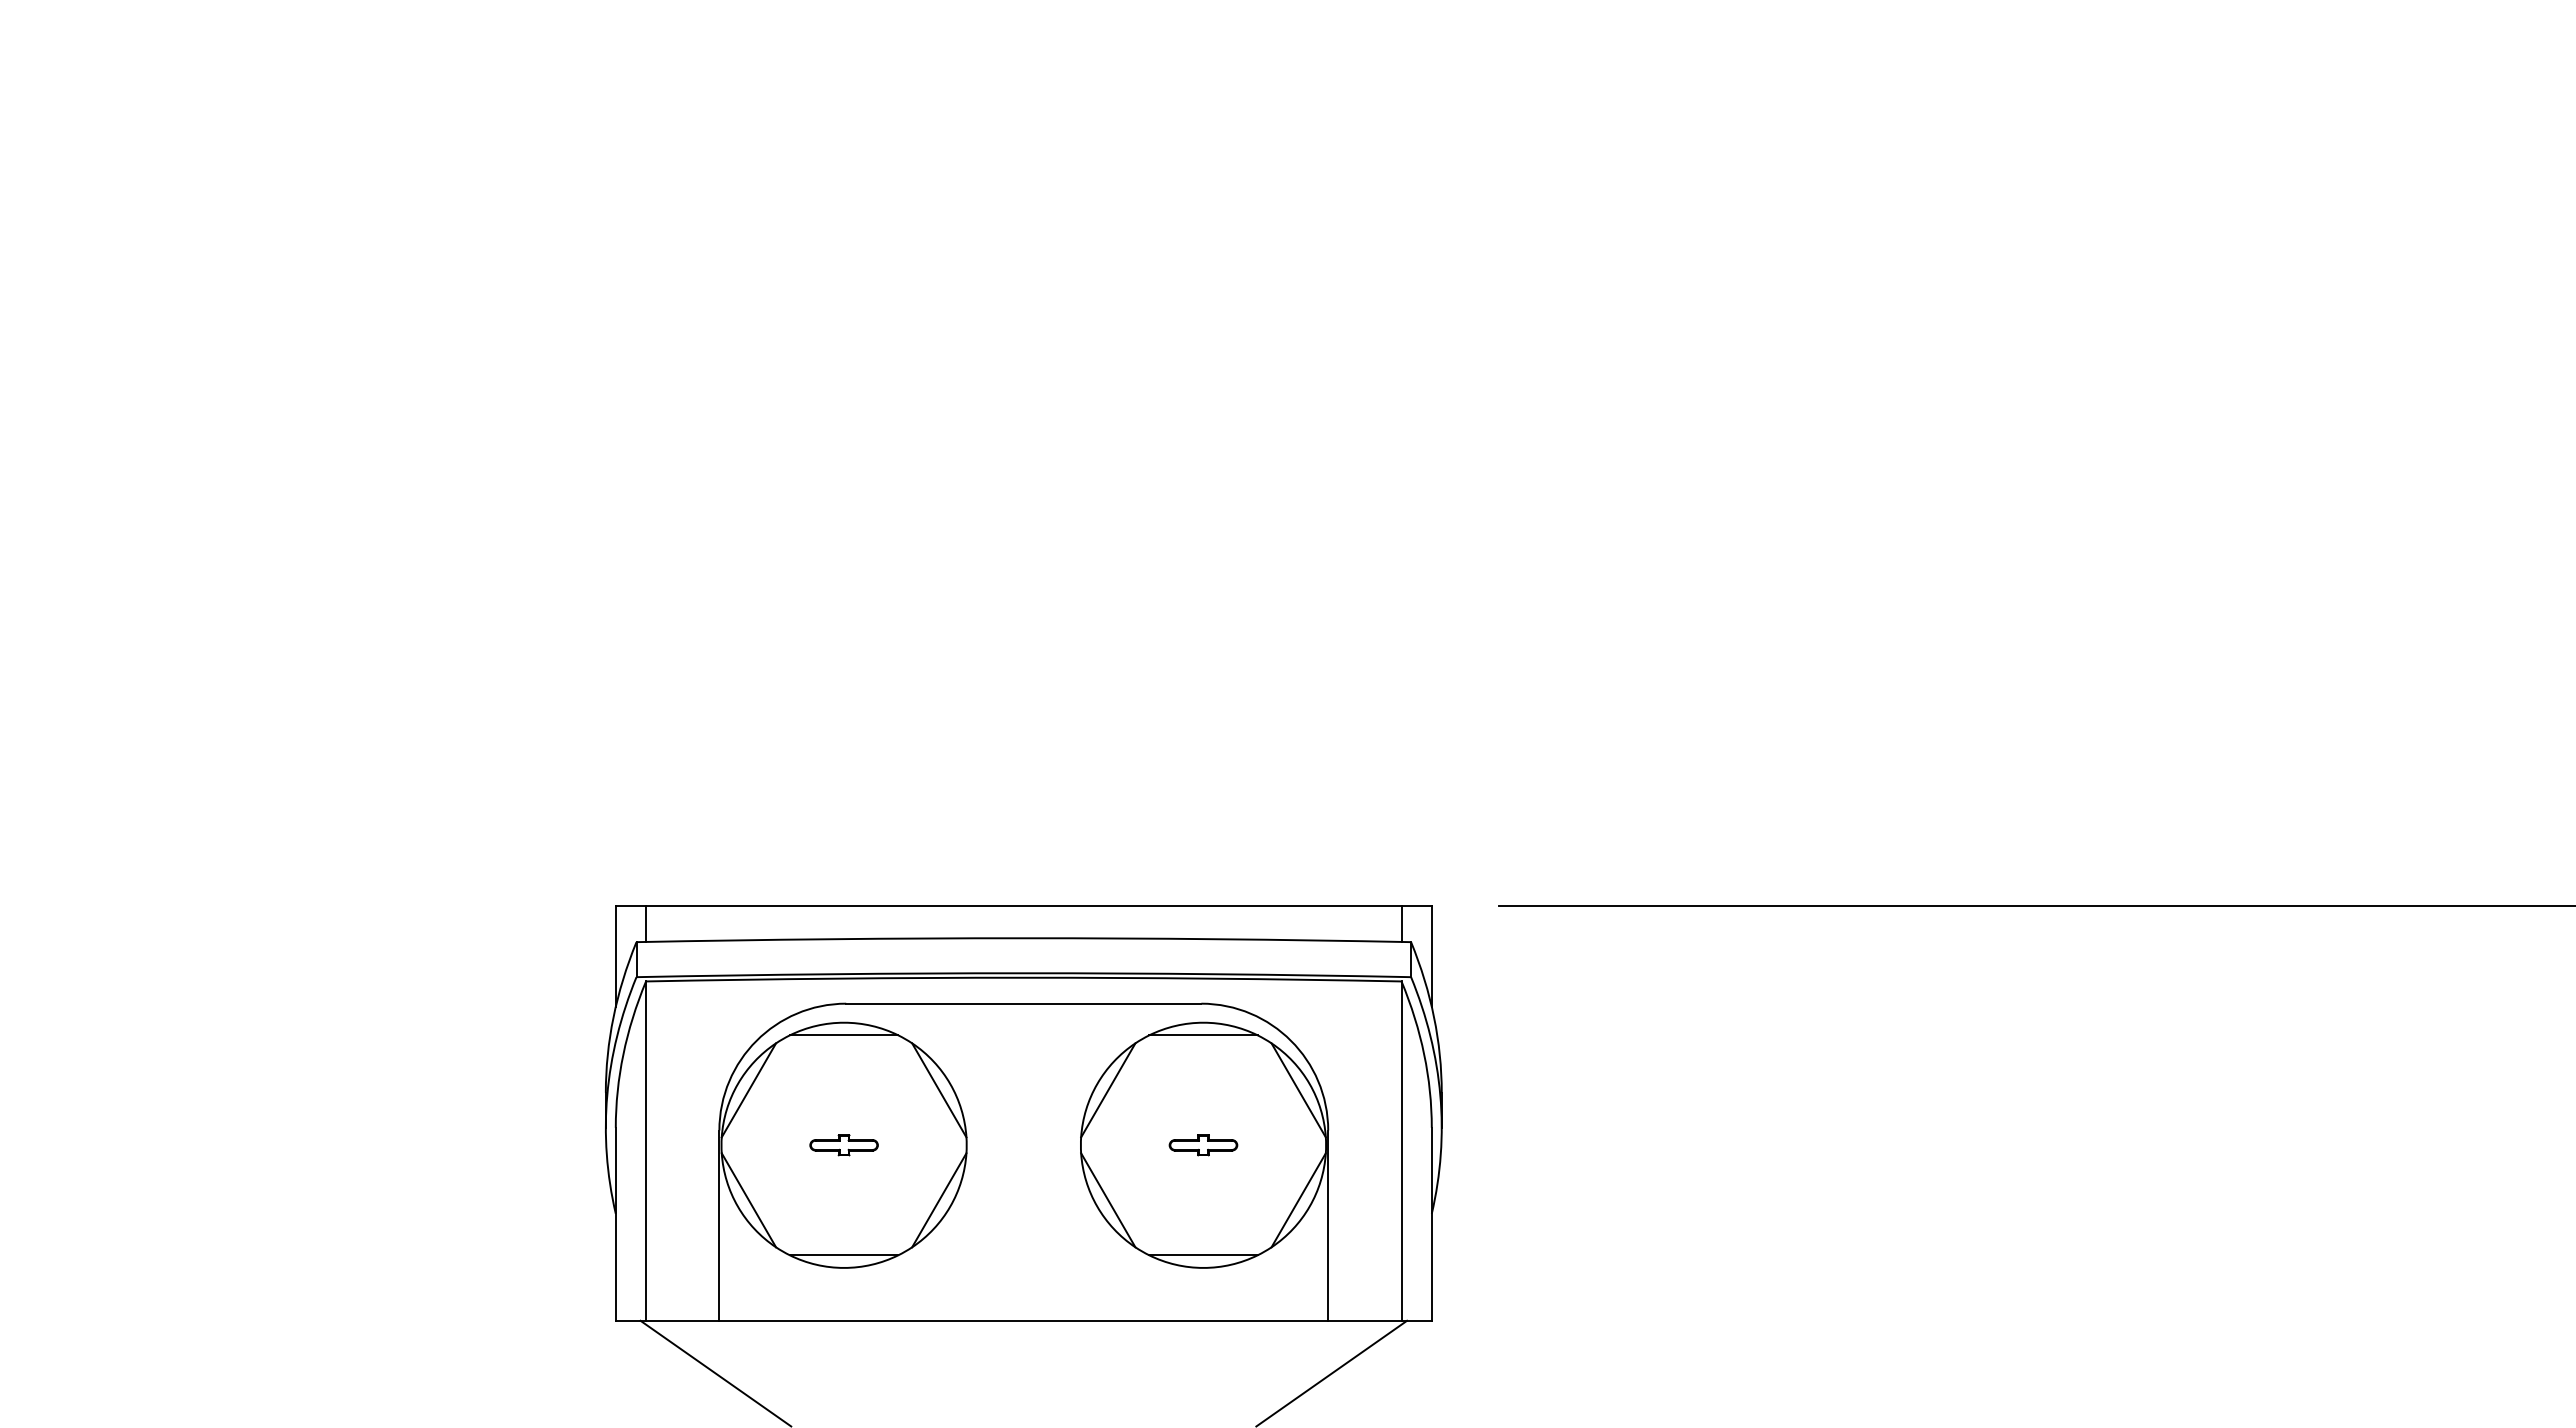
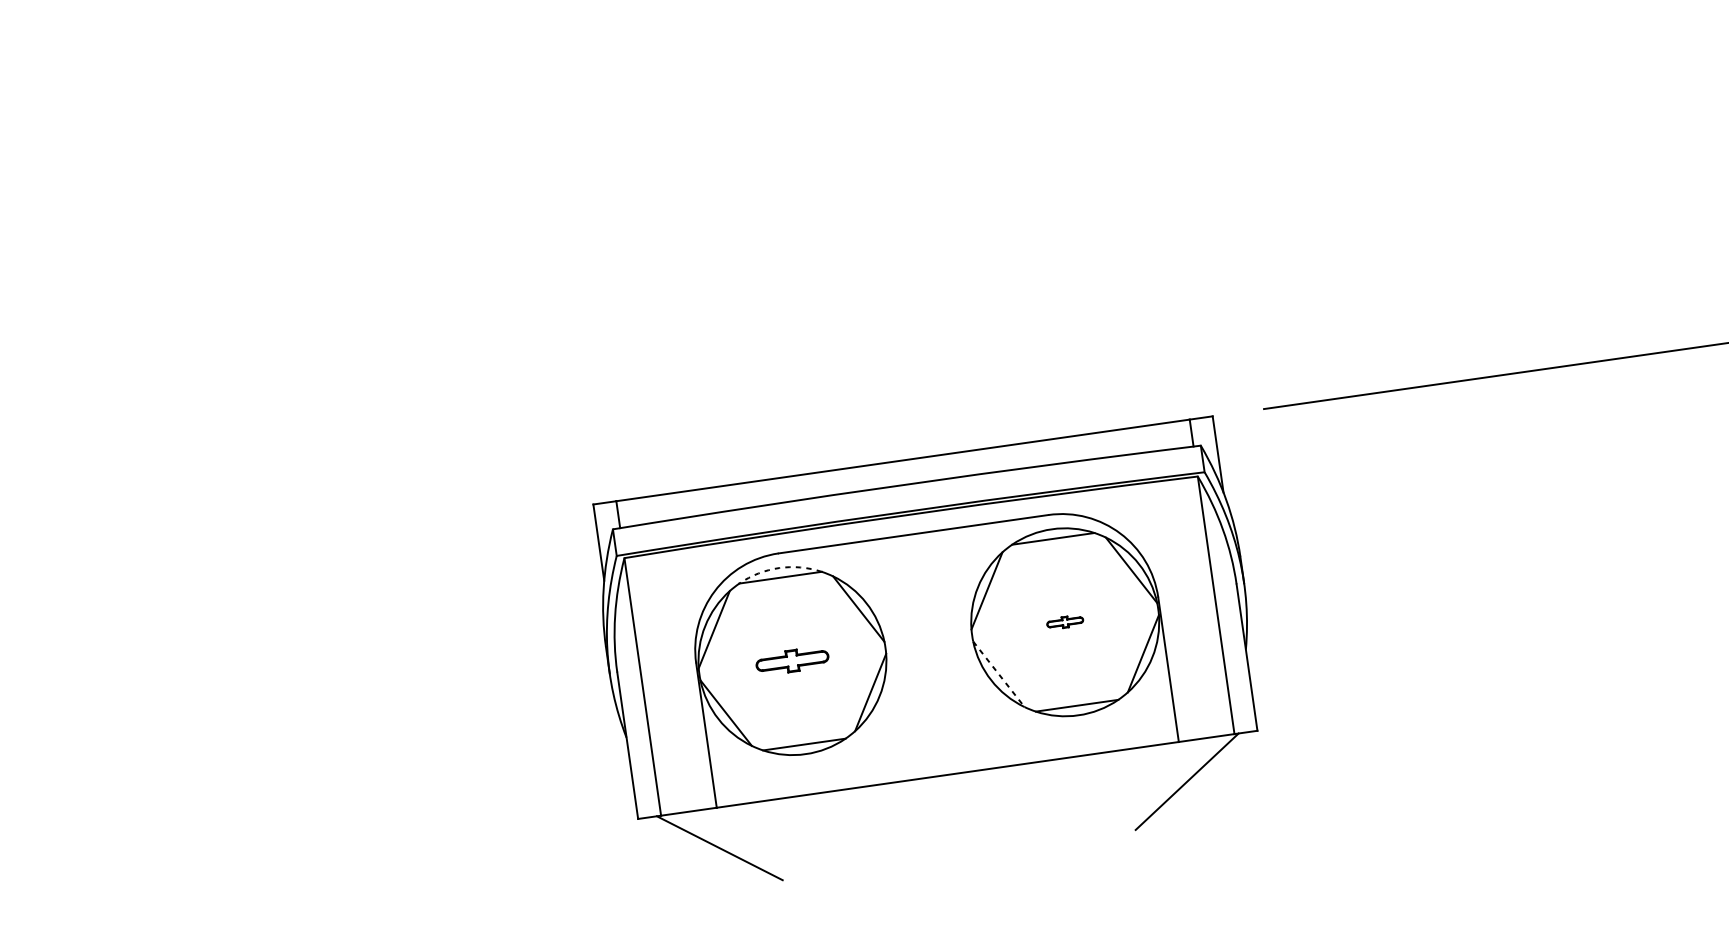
arc: (844, 1022) -> (779, 567), solid -> dashed
part: (843, 1145) -> (792, 661), size x1.4
part: (1203, 1145) -> (1065, 622), size x0.7
line: (1108, 1200) -> (999, 674), solid -> dashed

